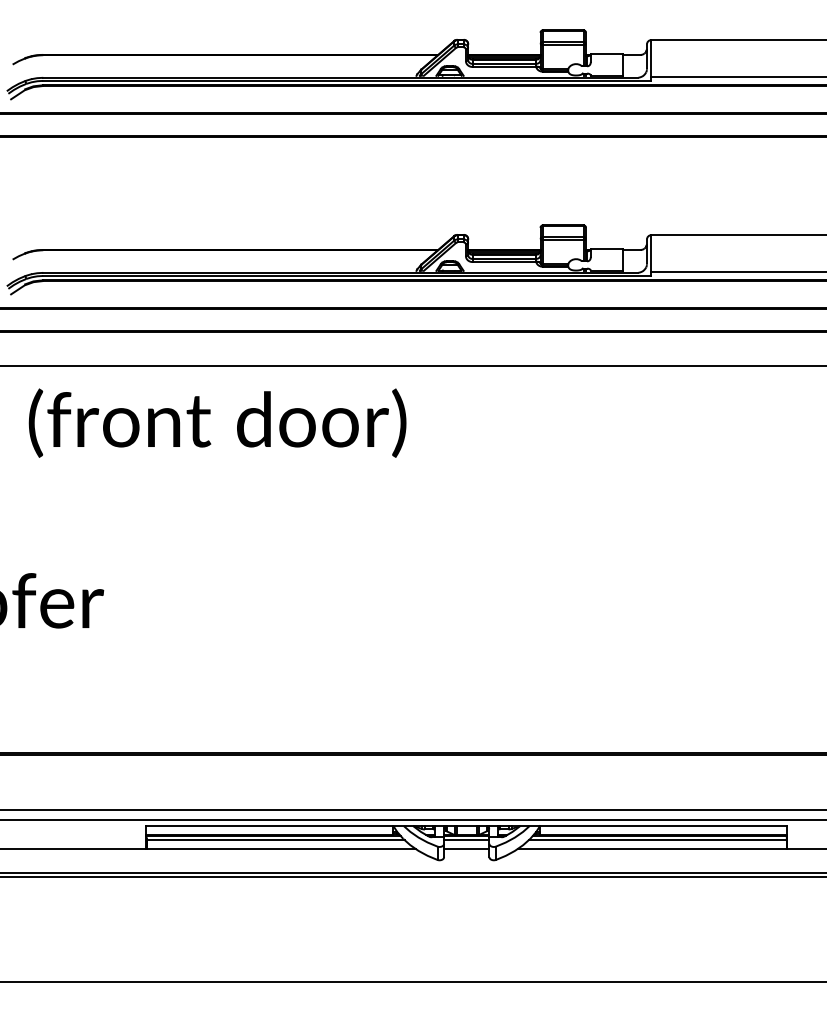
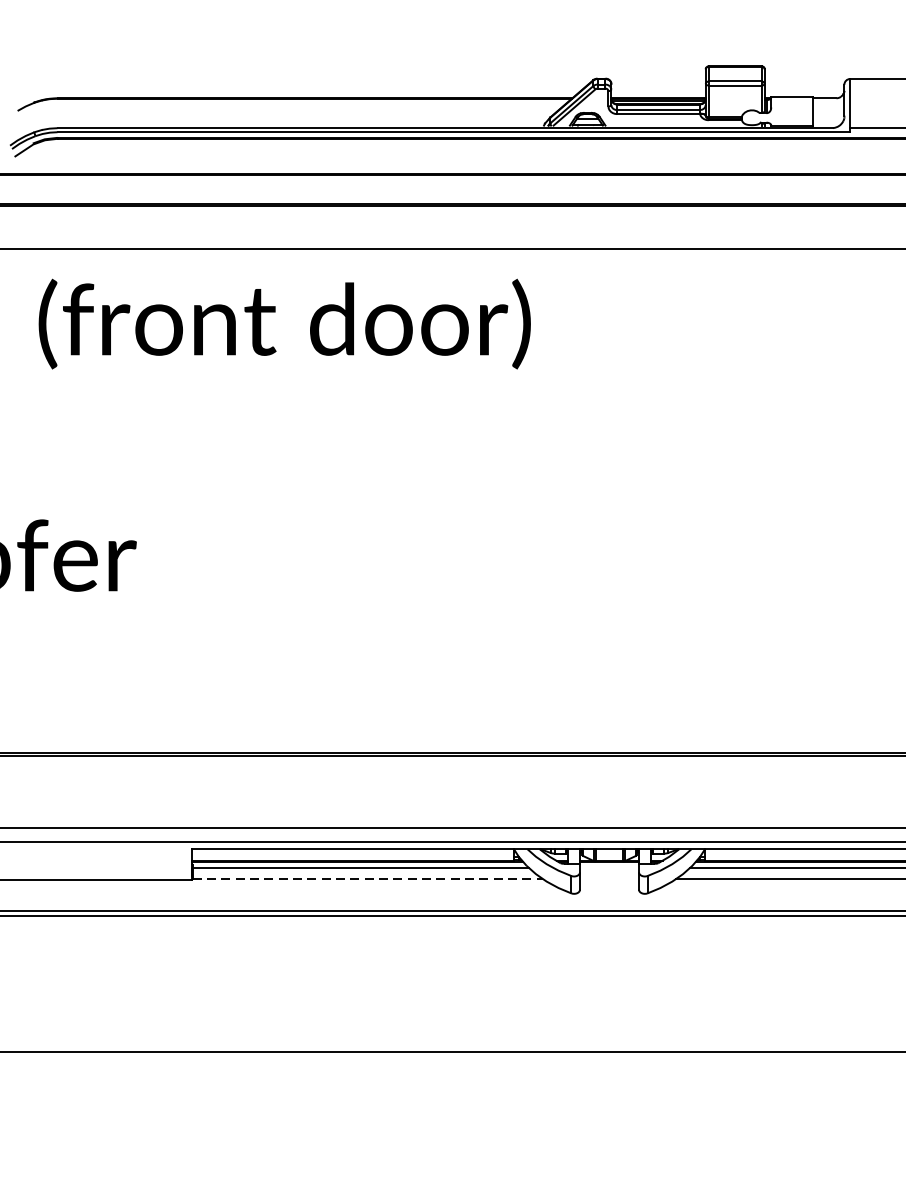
line: (466, 840) -> (609, 868), removed
line: (281, 849) -> (368, 879), solid -> dashed
line: (466, 849) -> (609, 879), removed

